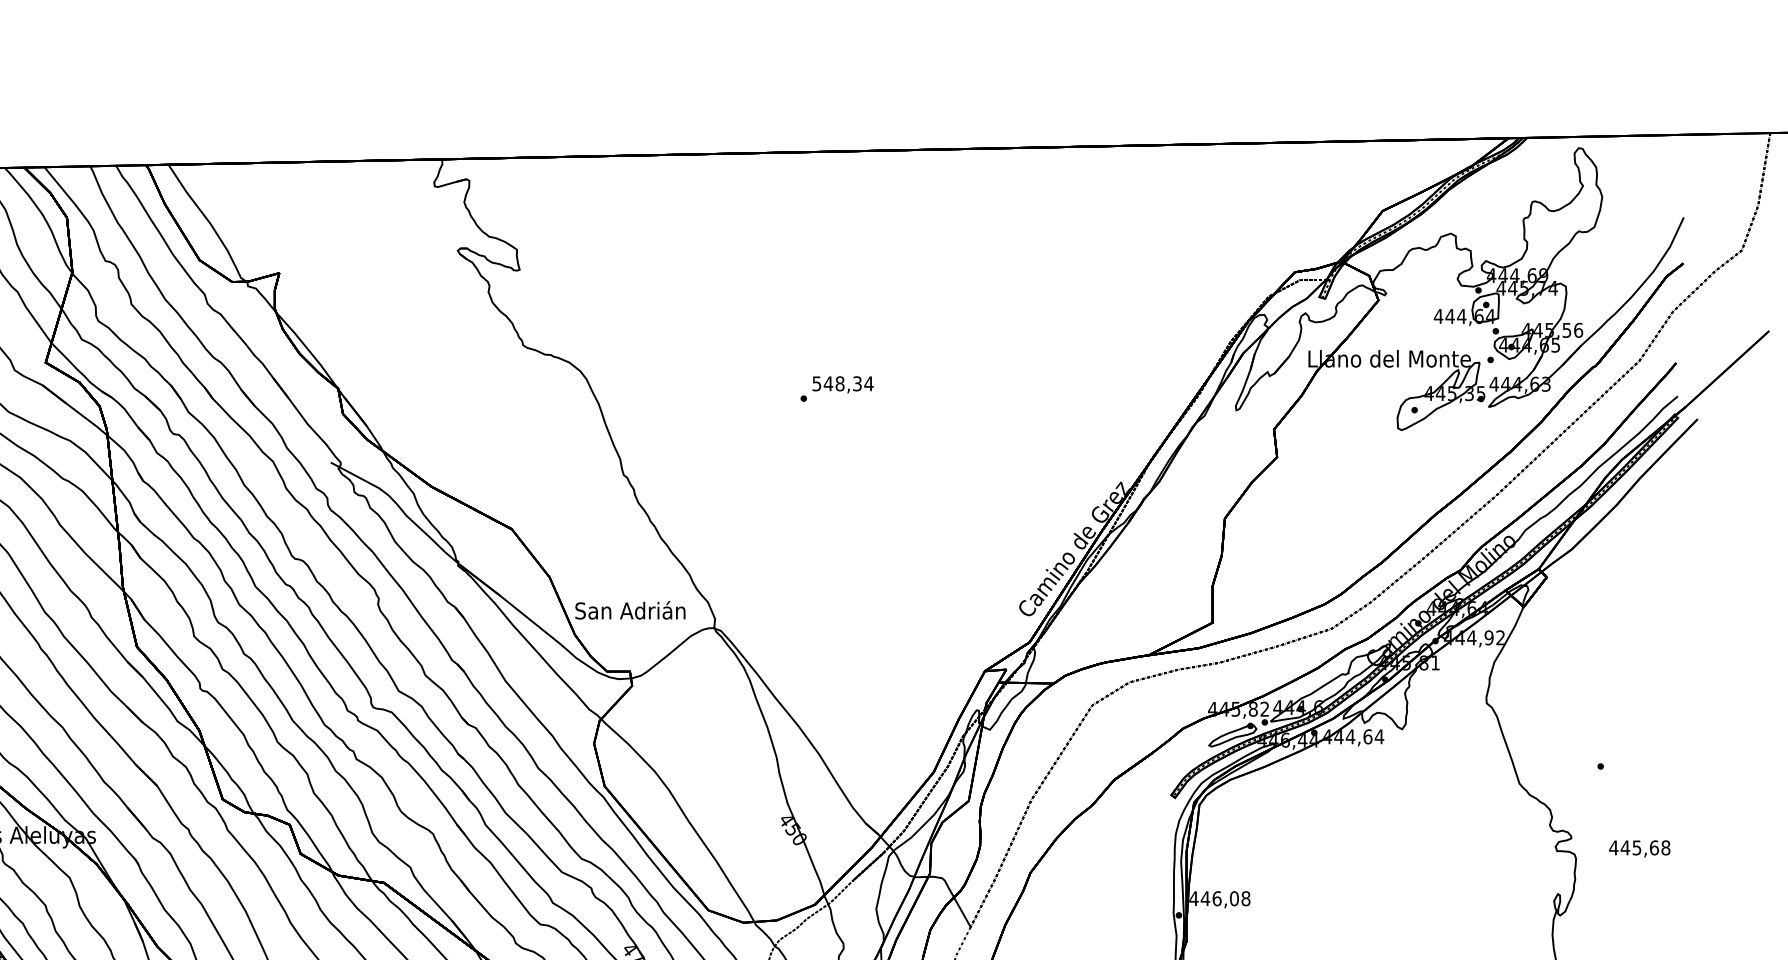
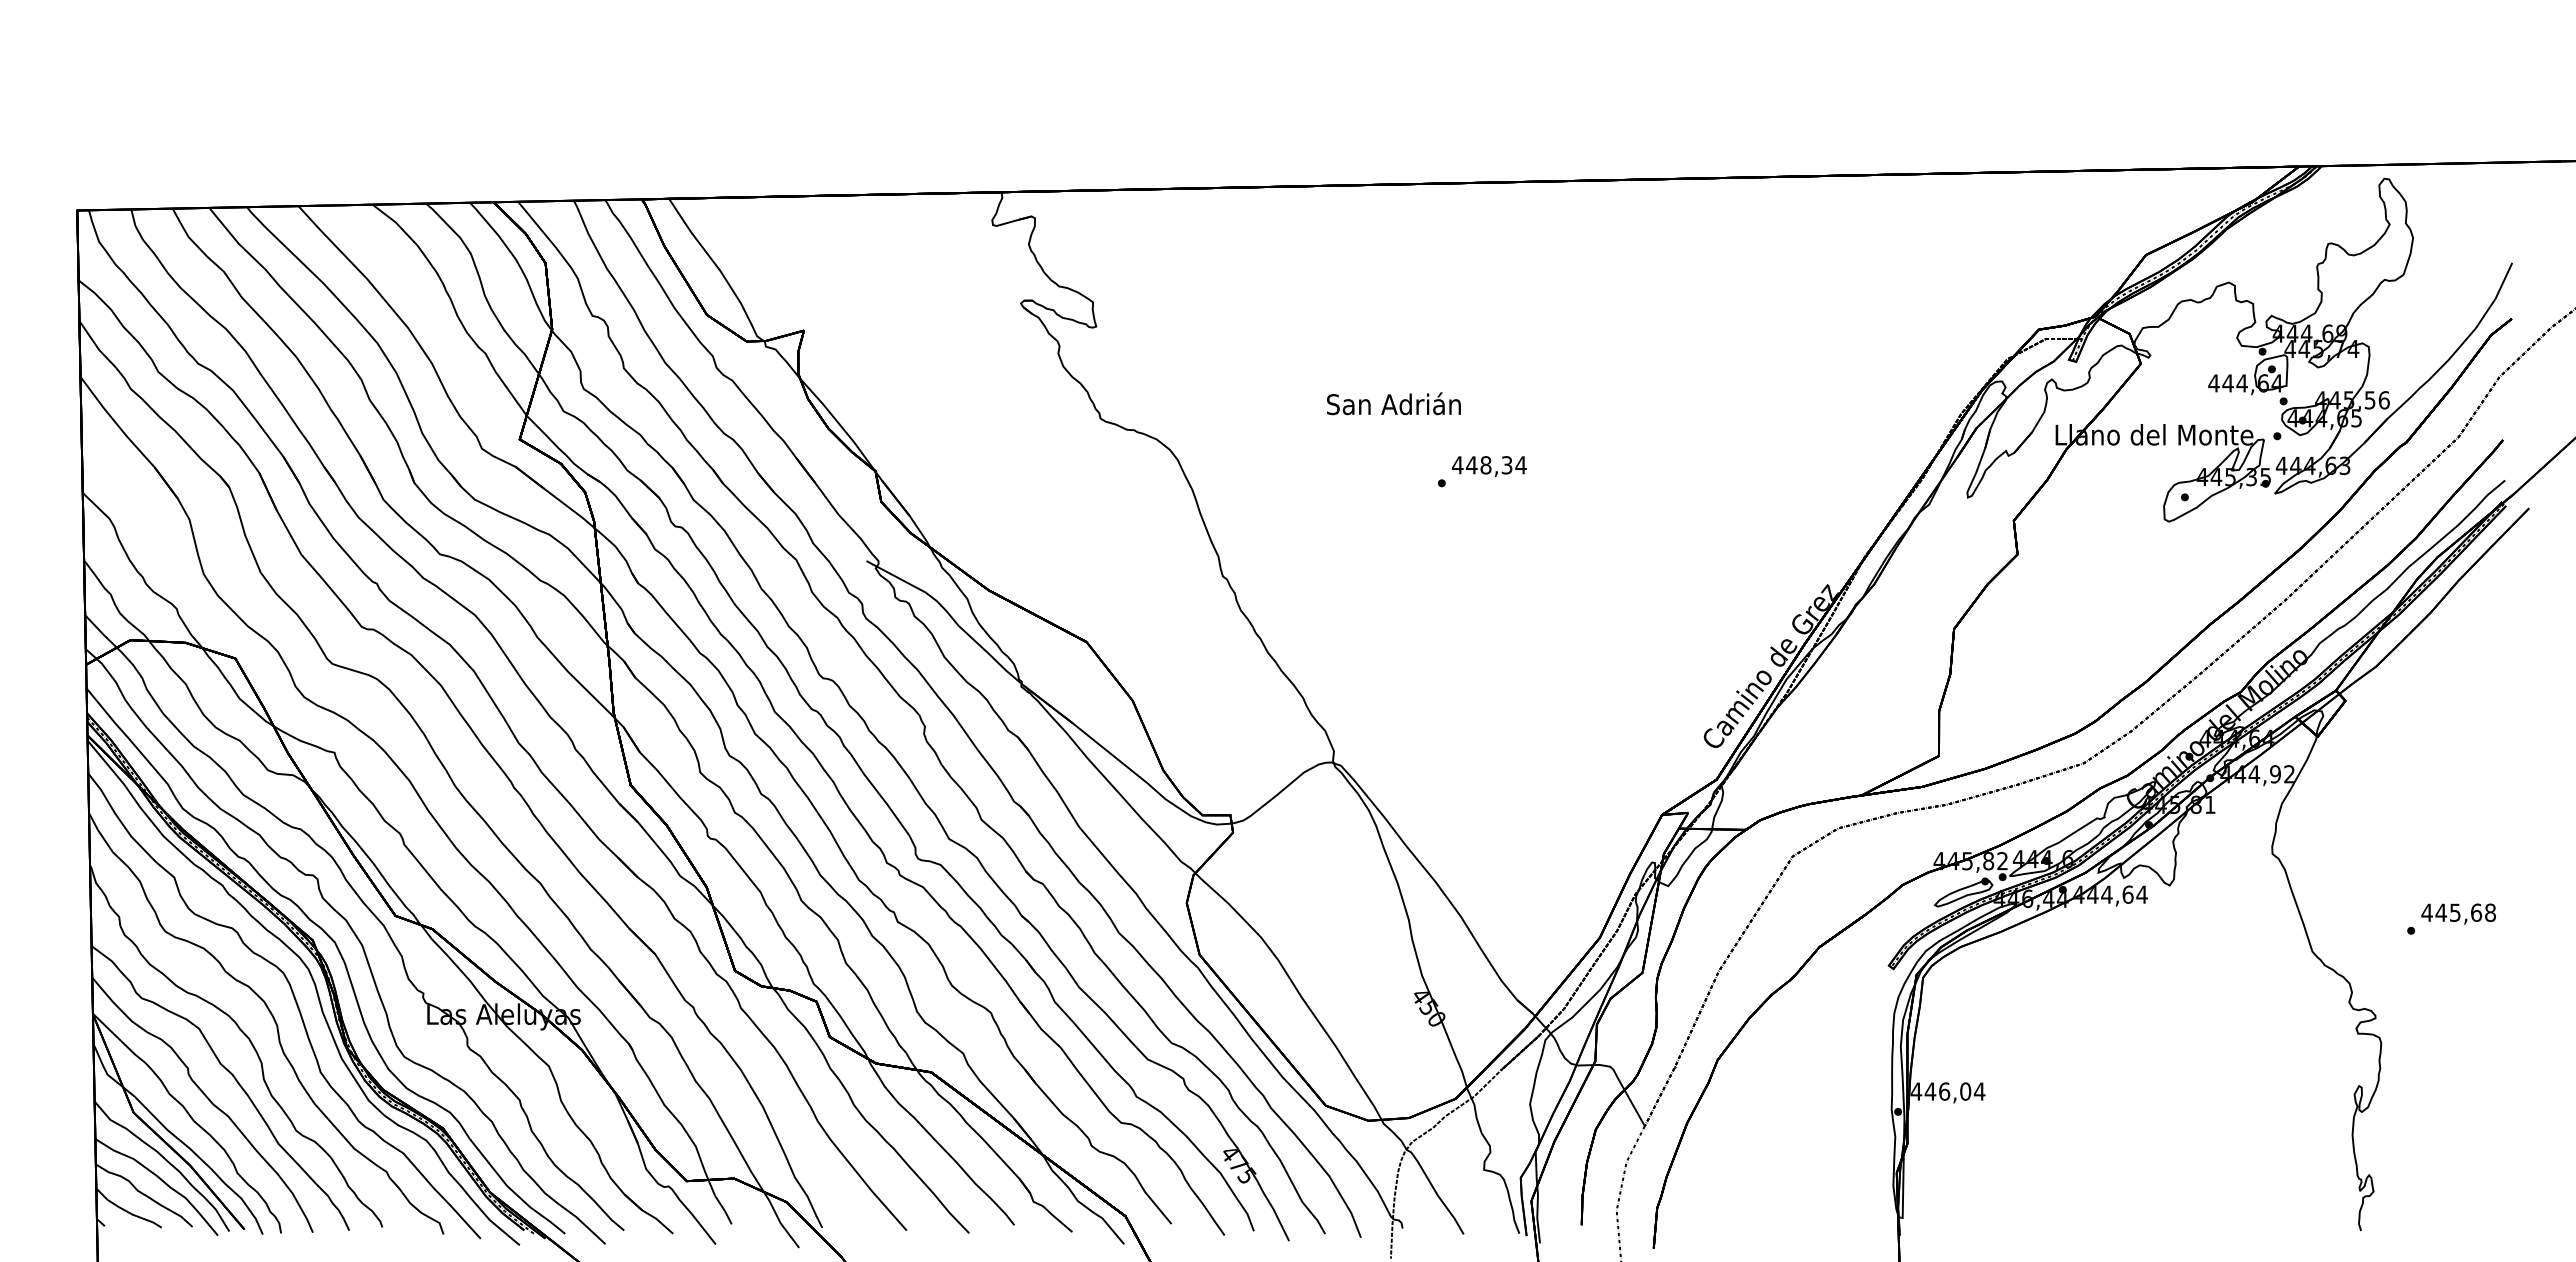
text: (816, 383) -> (1457, 465), 548,34 -> 448,34
text: (630, 610) -> (1393, 403), moved
text: (1639, 848) -> (2458, 913), moved
text: (1245, 898) -> (1979, 1091), 446,08 -> 446,04

